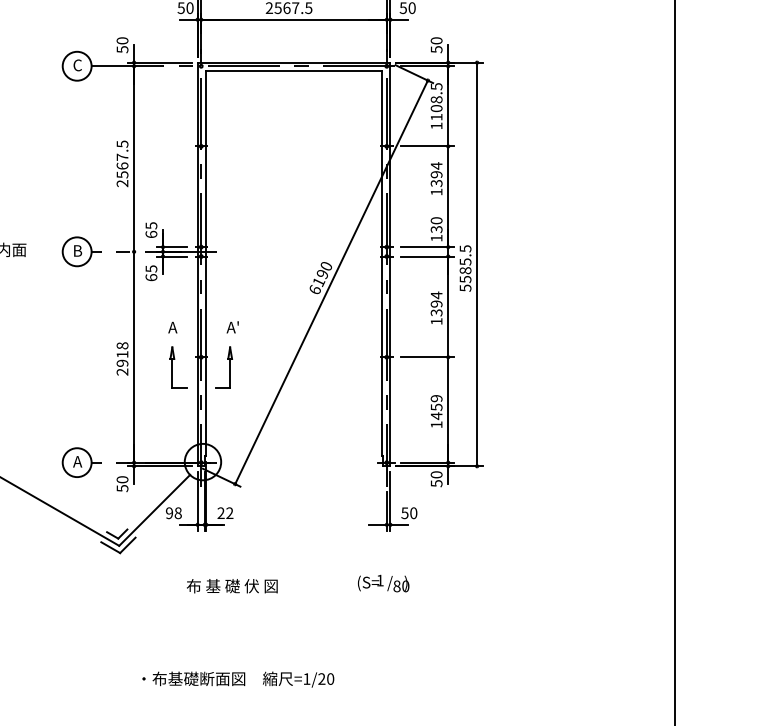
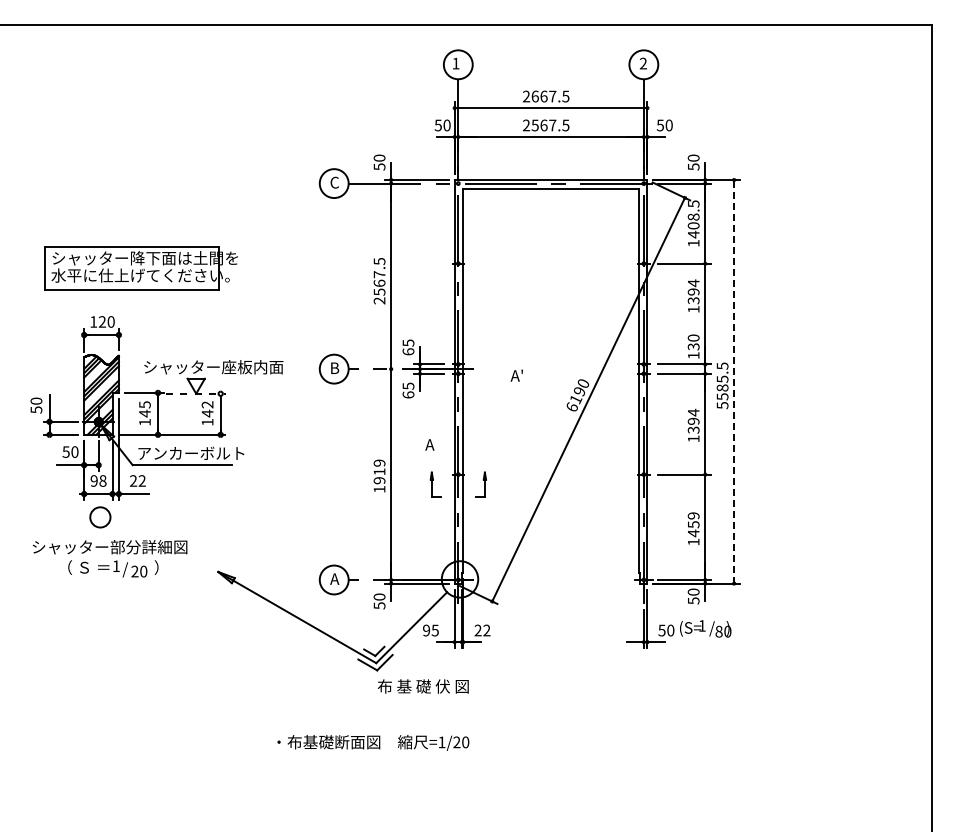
text: (436, 117) -> (693, 234), 1108.5 -> 1408.5
line: (477, 264) -> (734, 381), solid -> dashed
text: (232, 327) -> (516, 375), moved
text: (122, 358) -> (379, 475), 2918 -> 1919
part: (178, 367) -> (435, 484), size x0.6
part: (224, 367) -> (481, 484), size x0.6
text: (177, 513) -> (434, 630), 98 -> 95
text: (383, 583) -> (705, 628), moved
text: (232, 586) -> (423, 686), moved
text: (238, 679) -> (373, 742), moved

